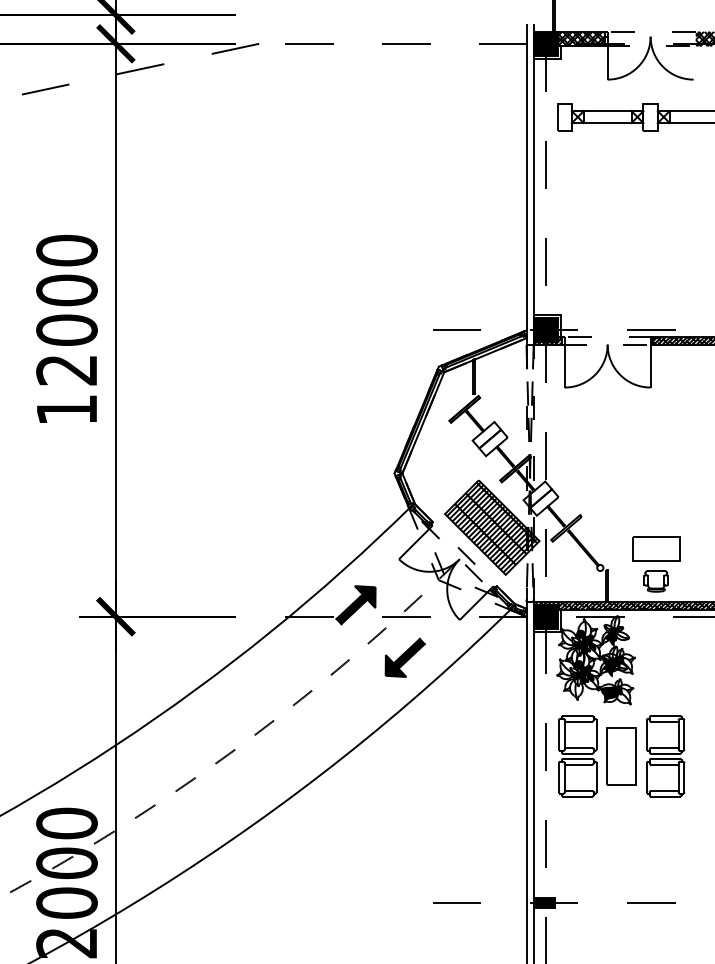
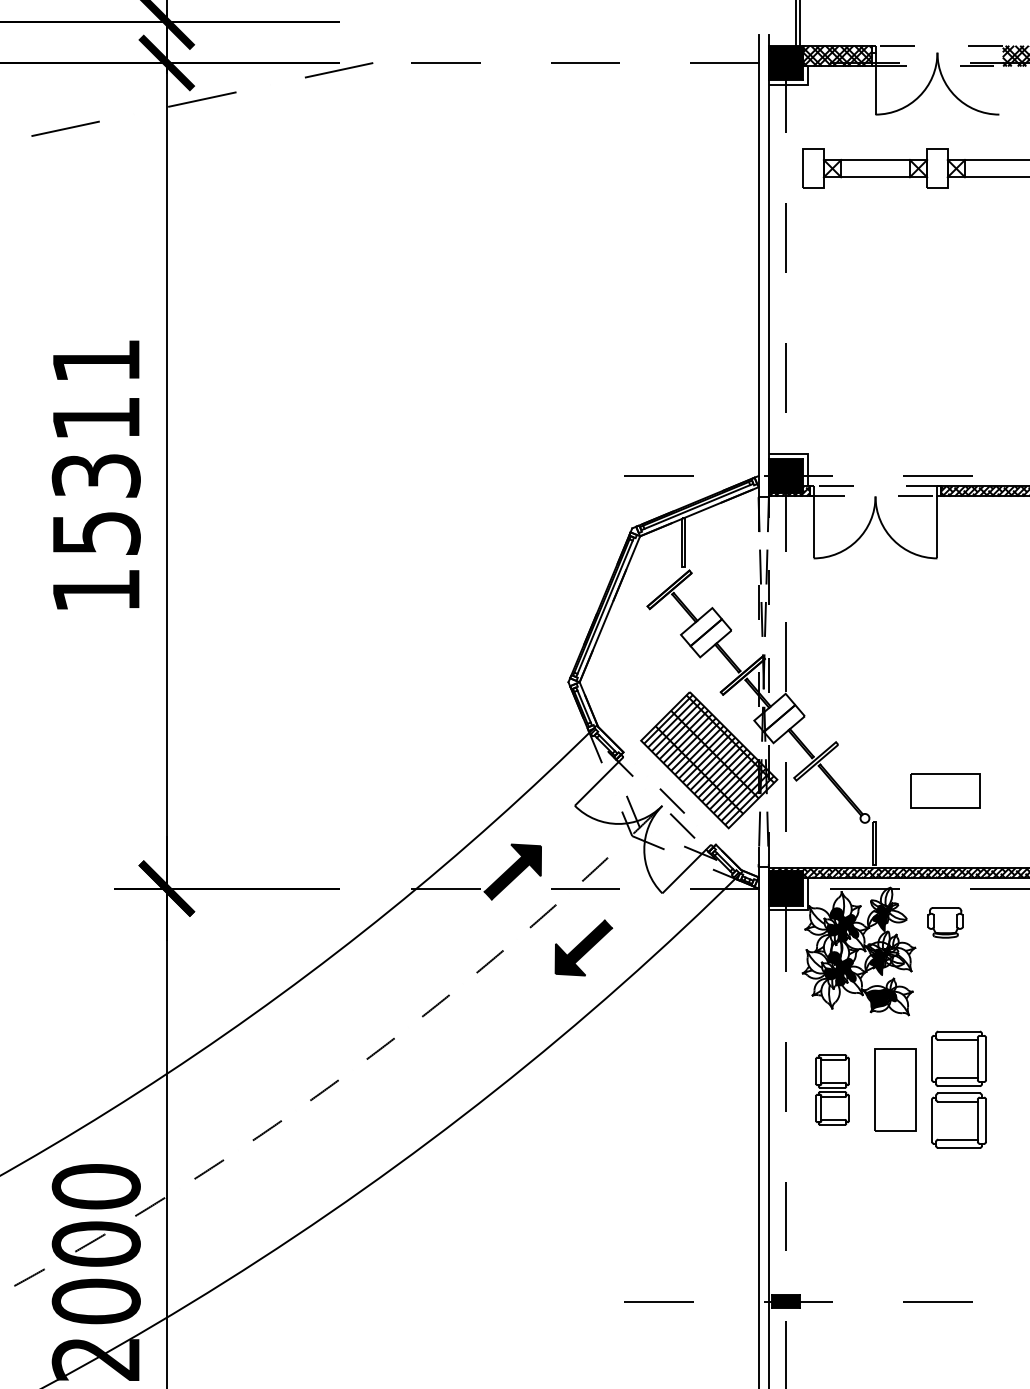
text: (66, 309) -> (95, 445), 12000 -> 15311
part: (655, 581) -> (944, 922), moved
part: (577, 756) -> (832, 1090), size x0.6

